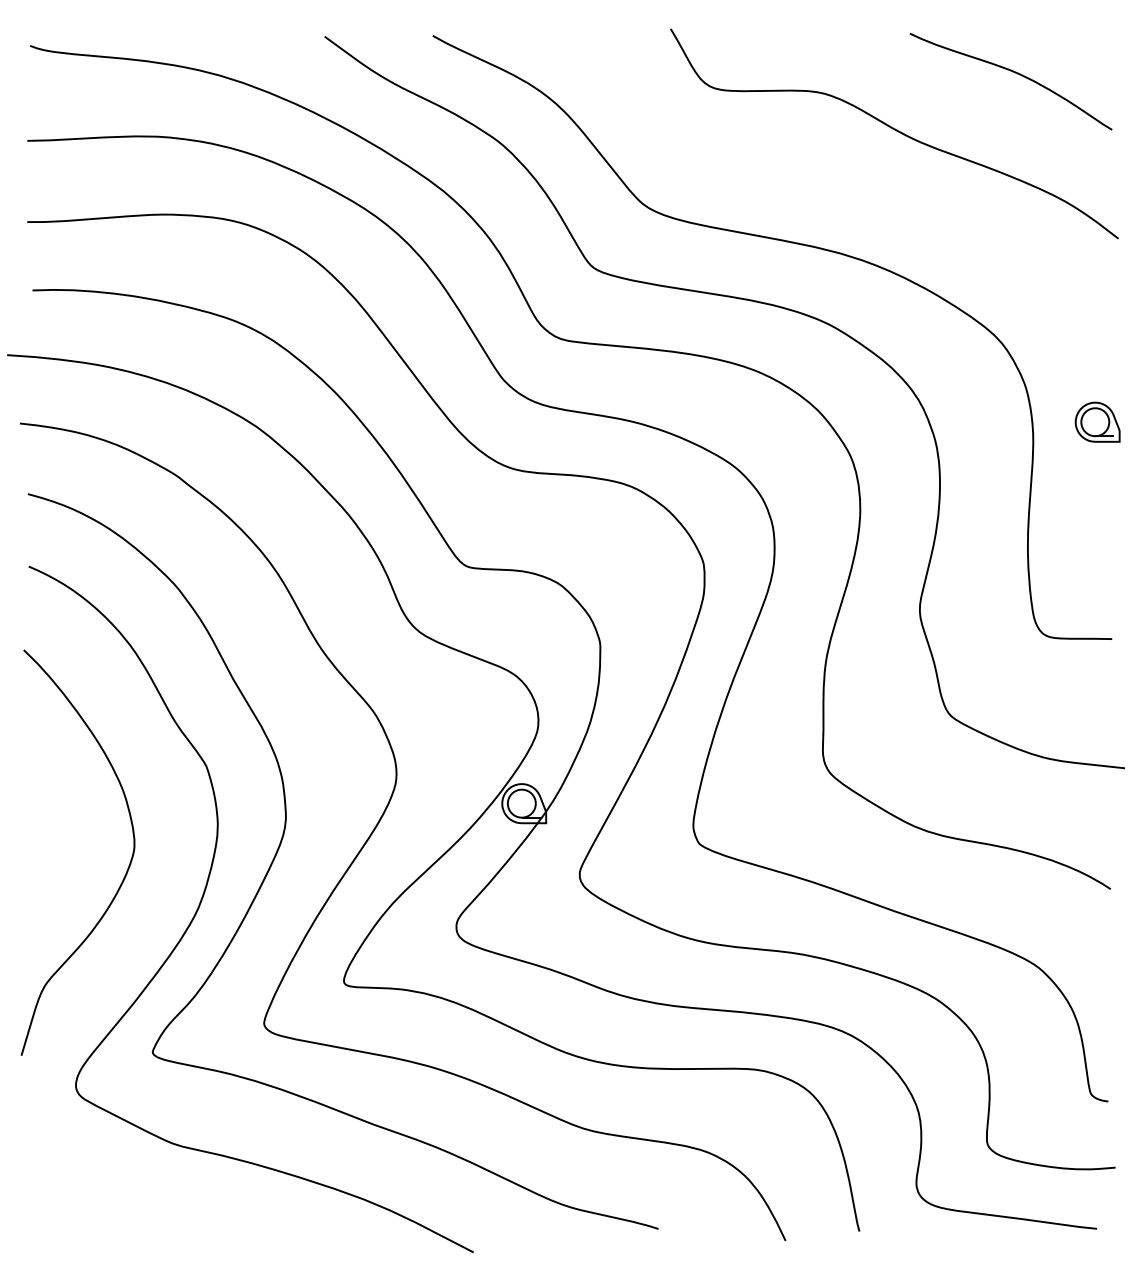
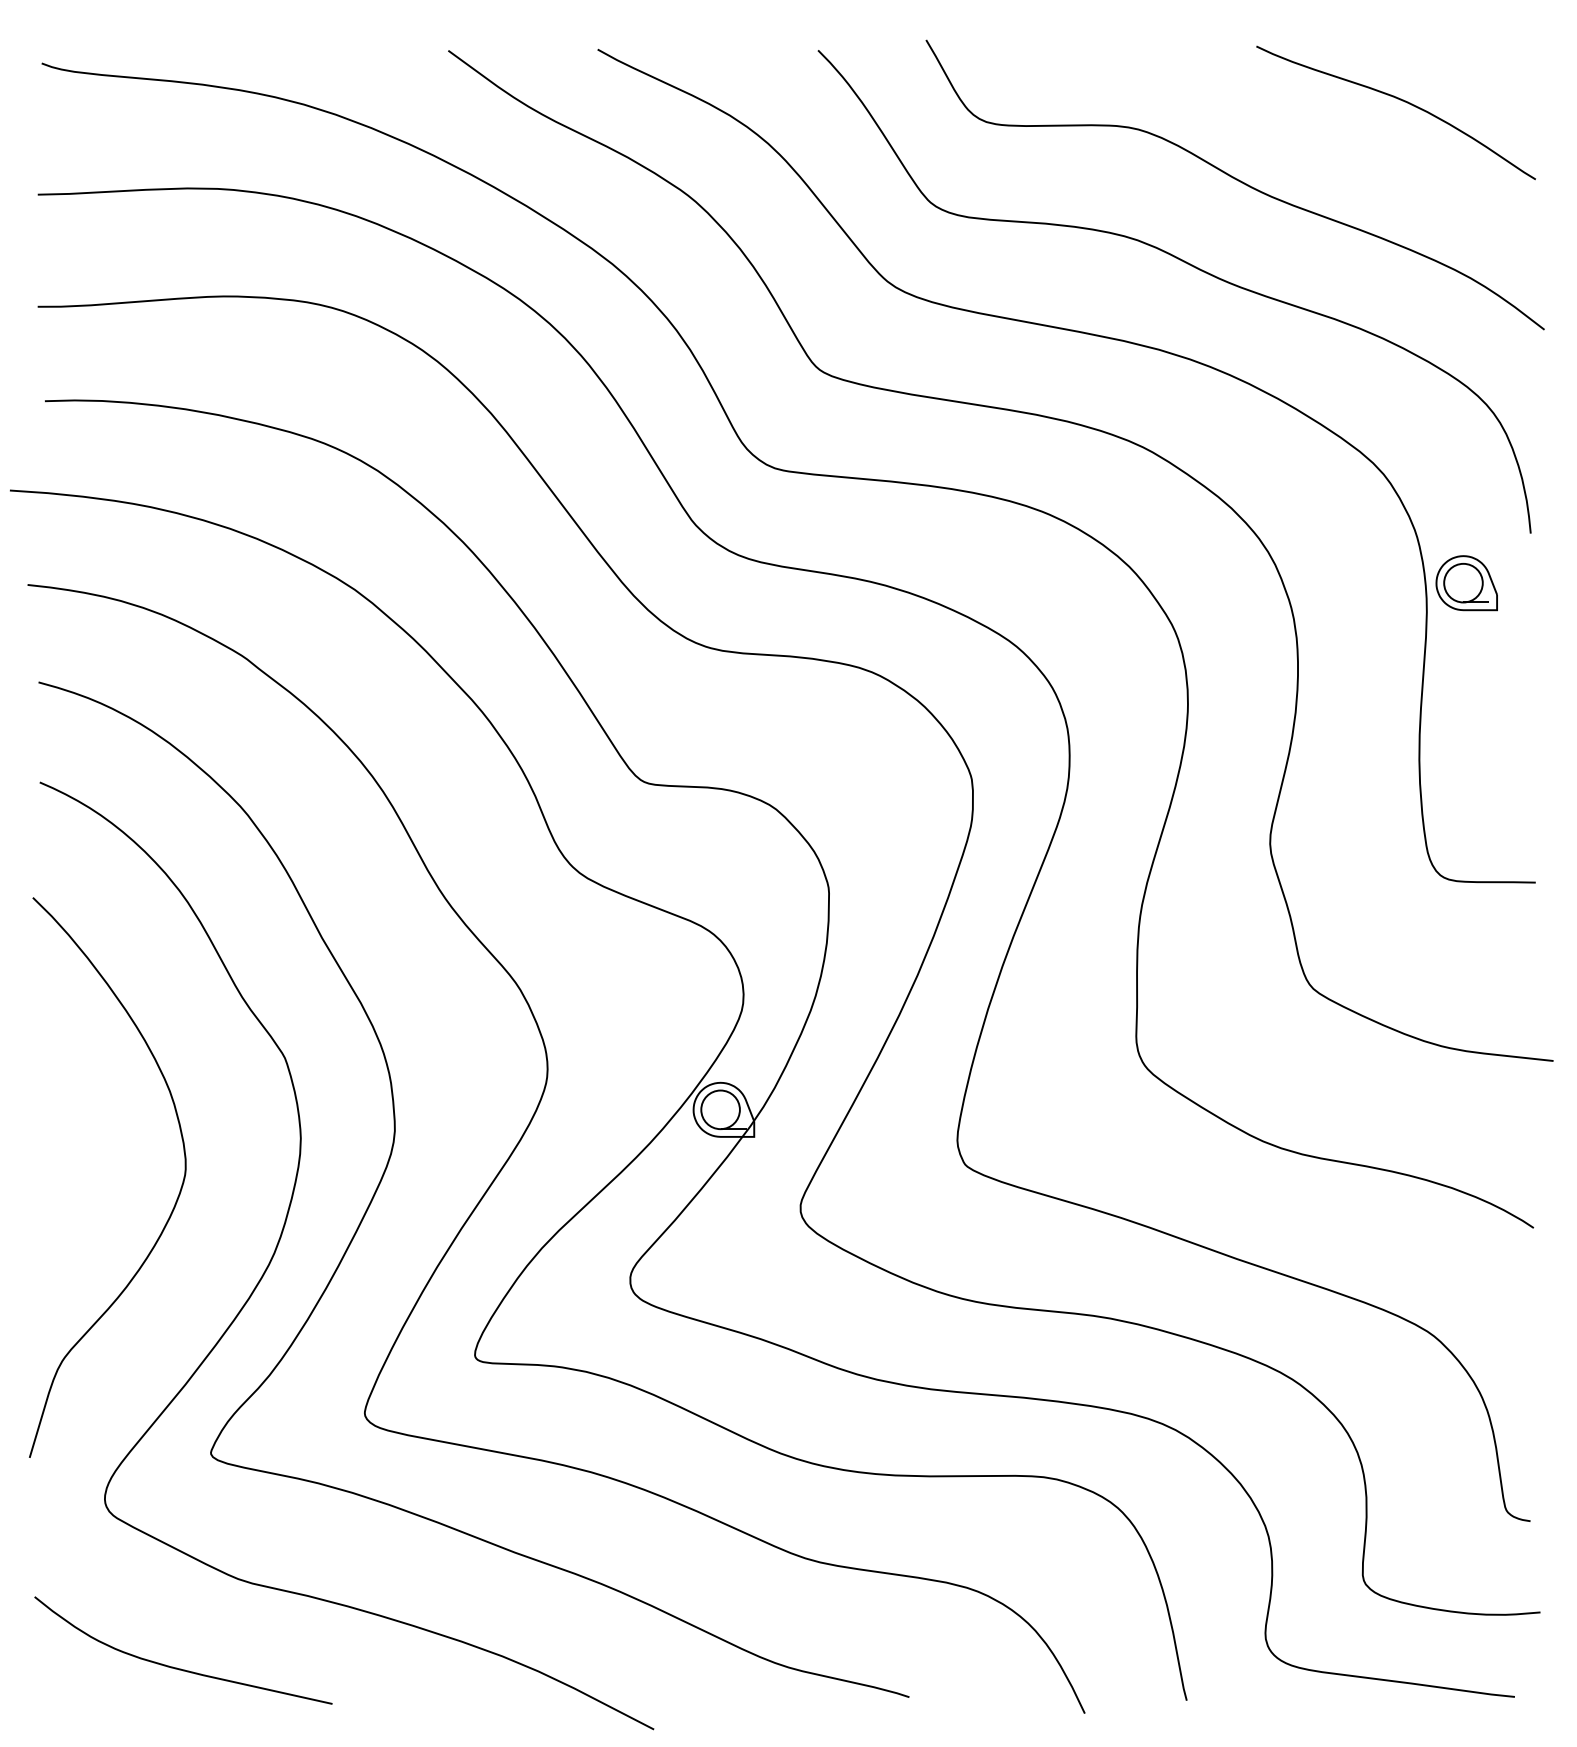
curve: (859, 191) -> (1187, 264), added
part: (1097, 422) -> (1466, 583), moved
curve: (128, 1207) -> (177, 1667), added

